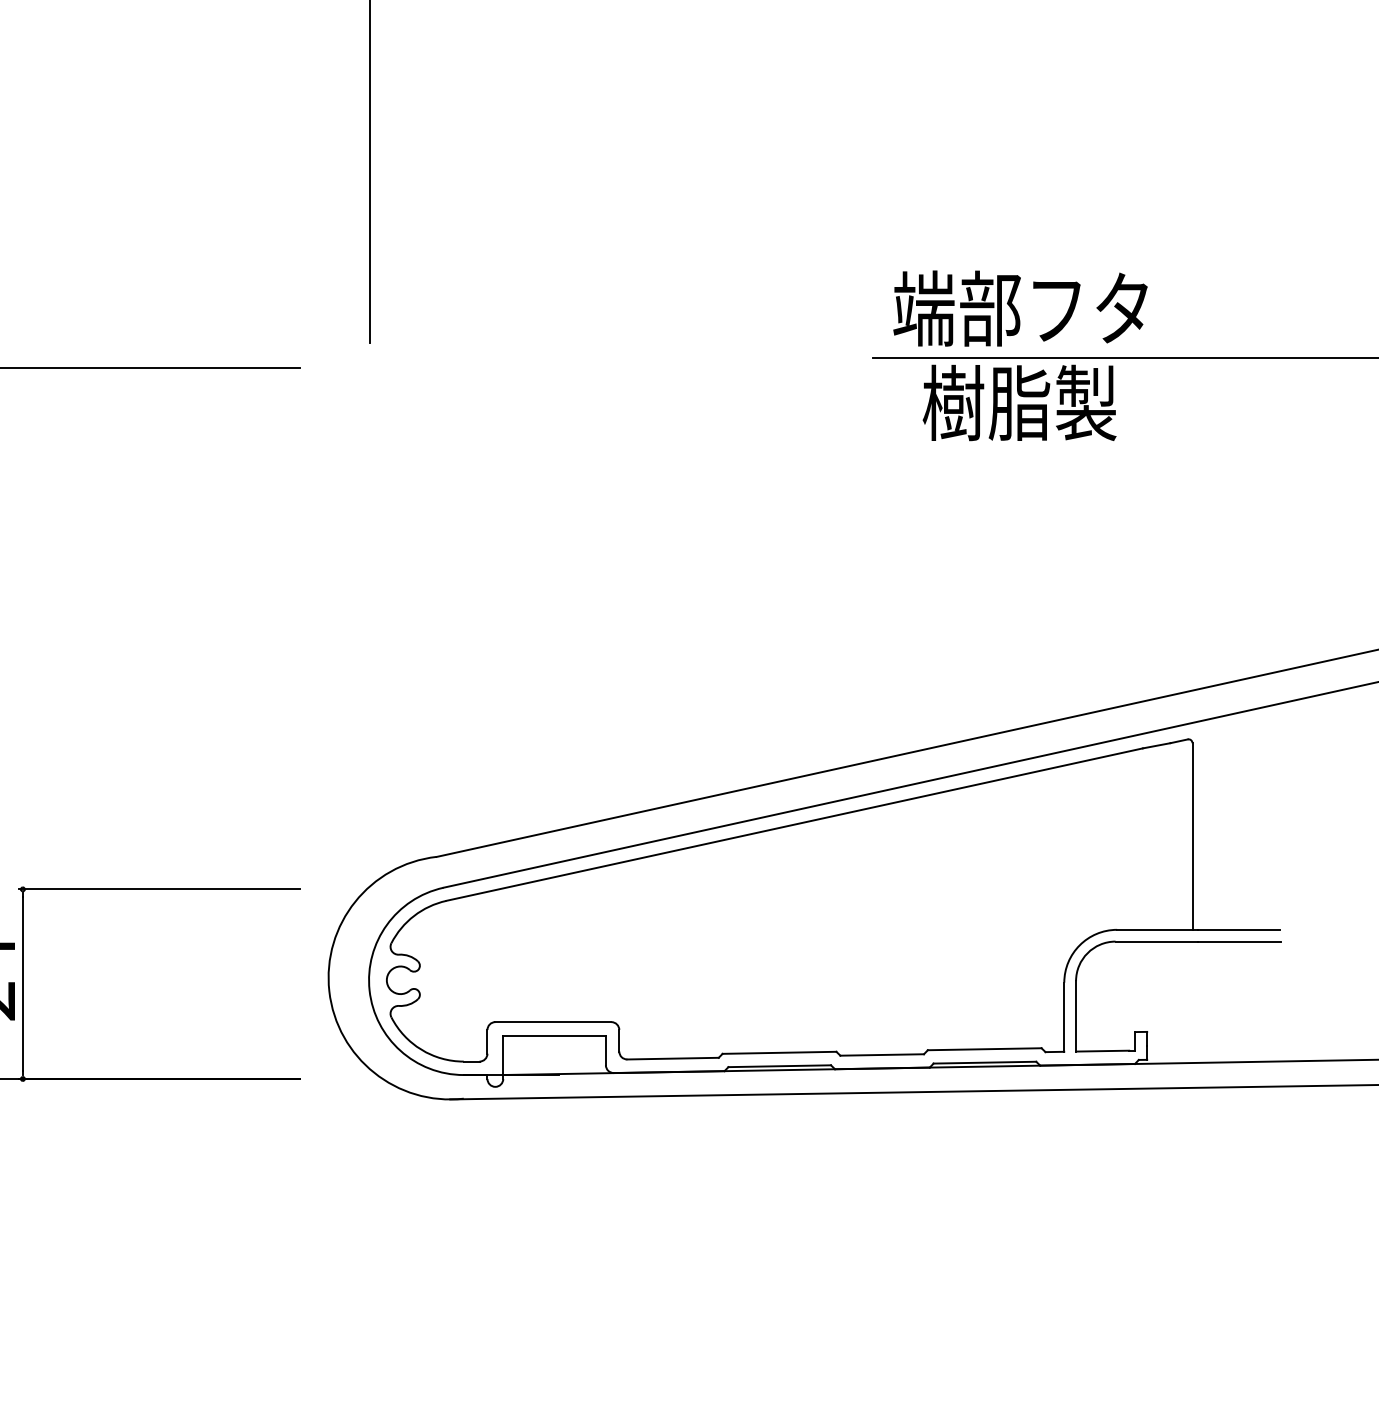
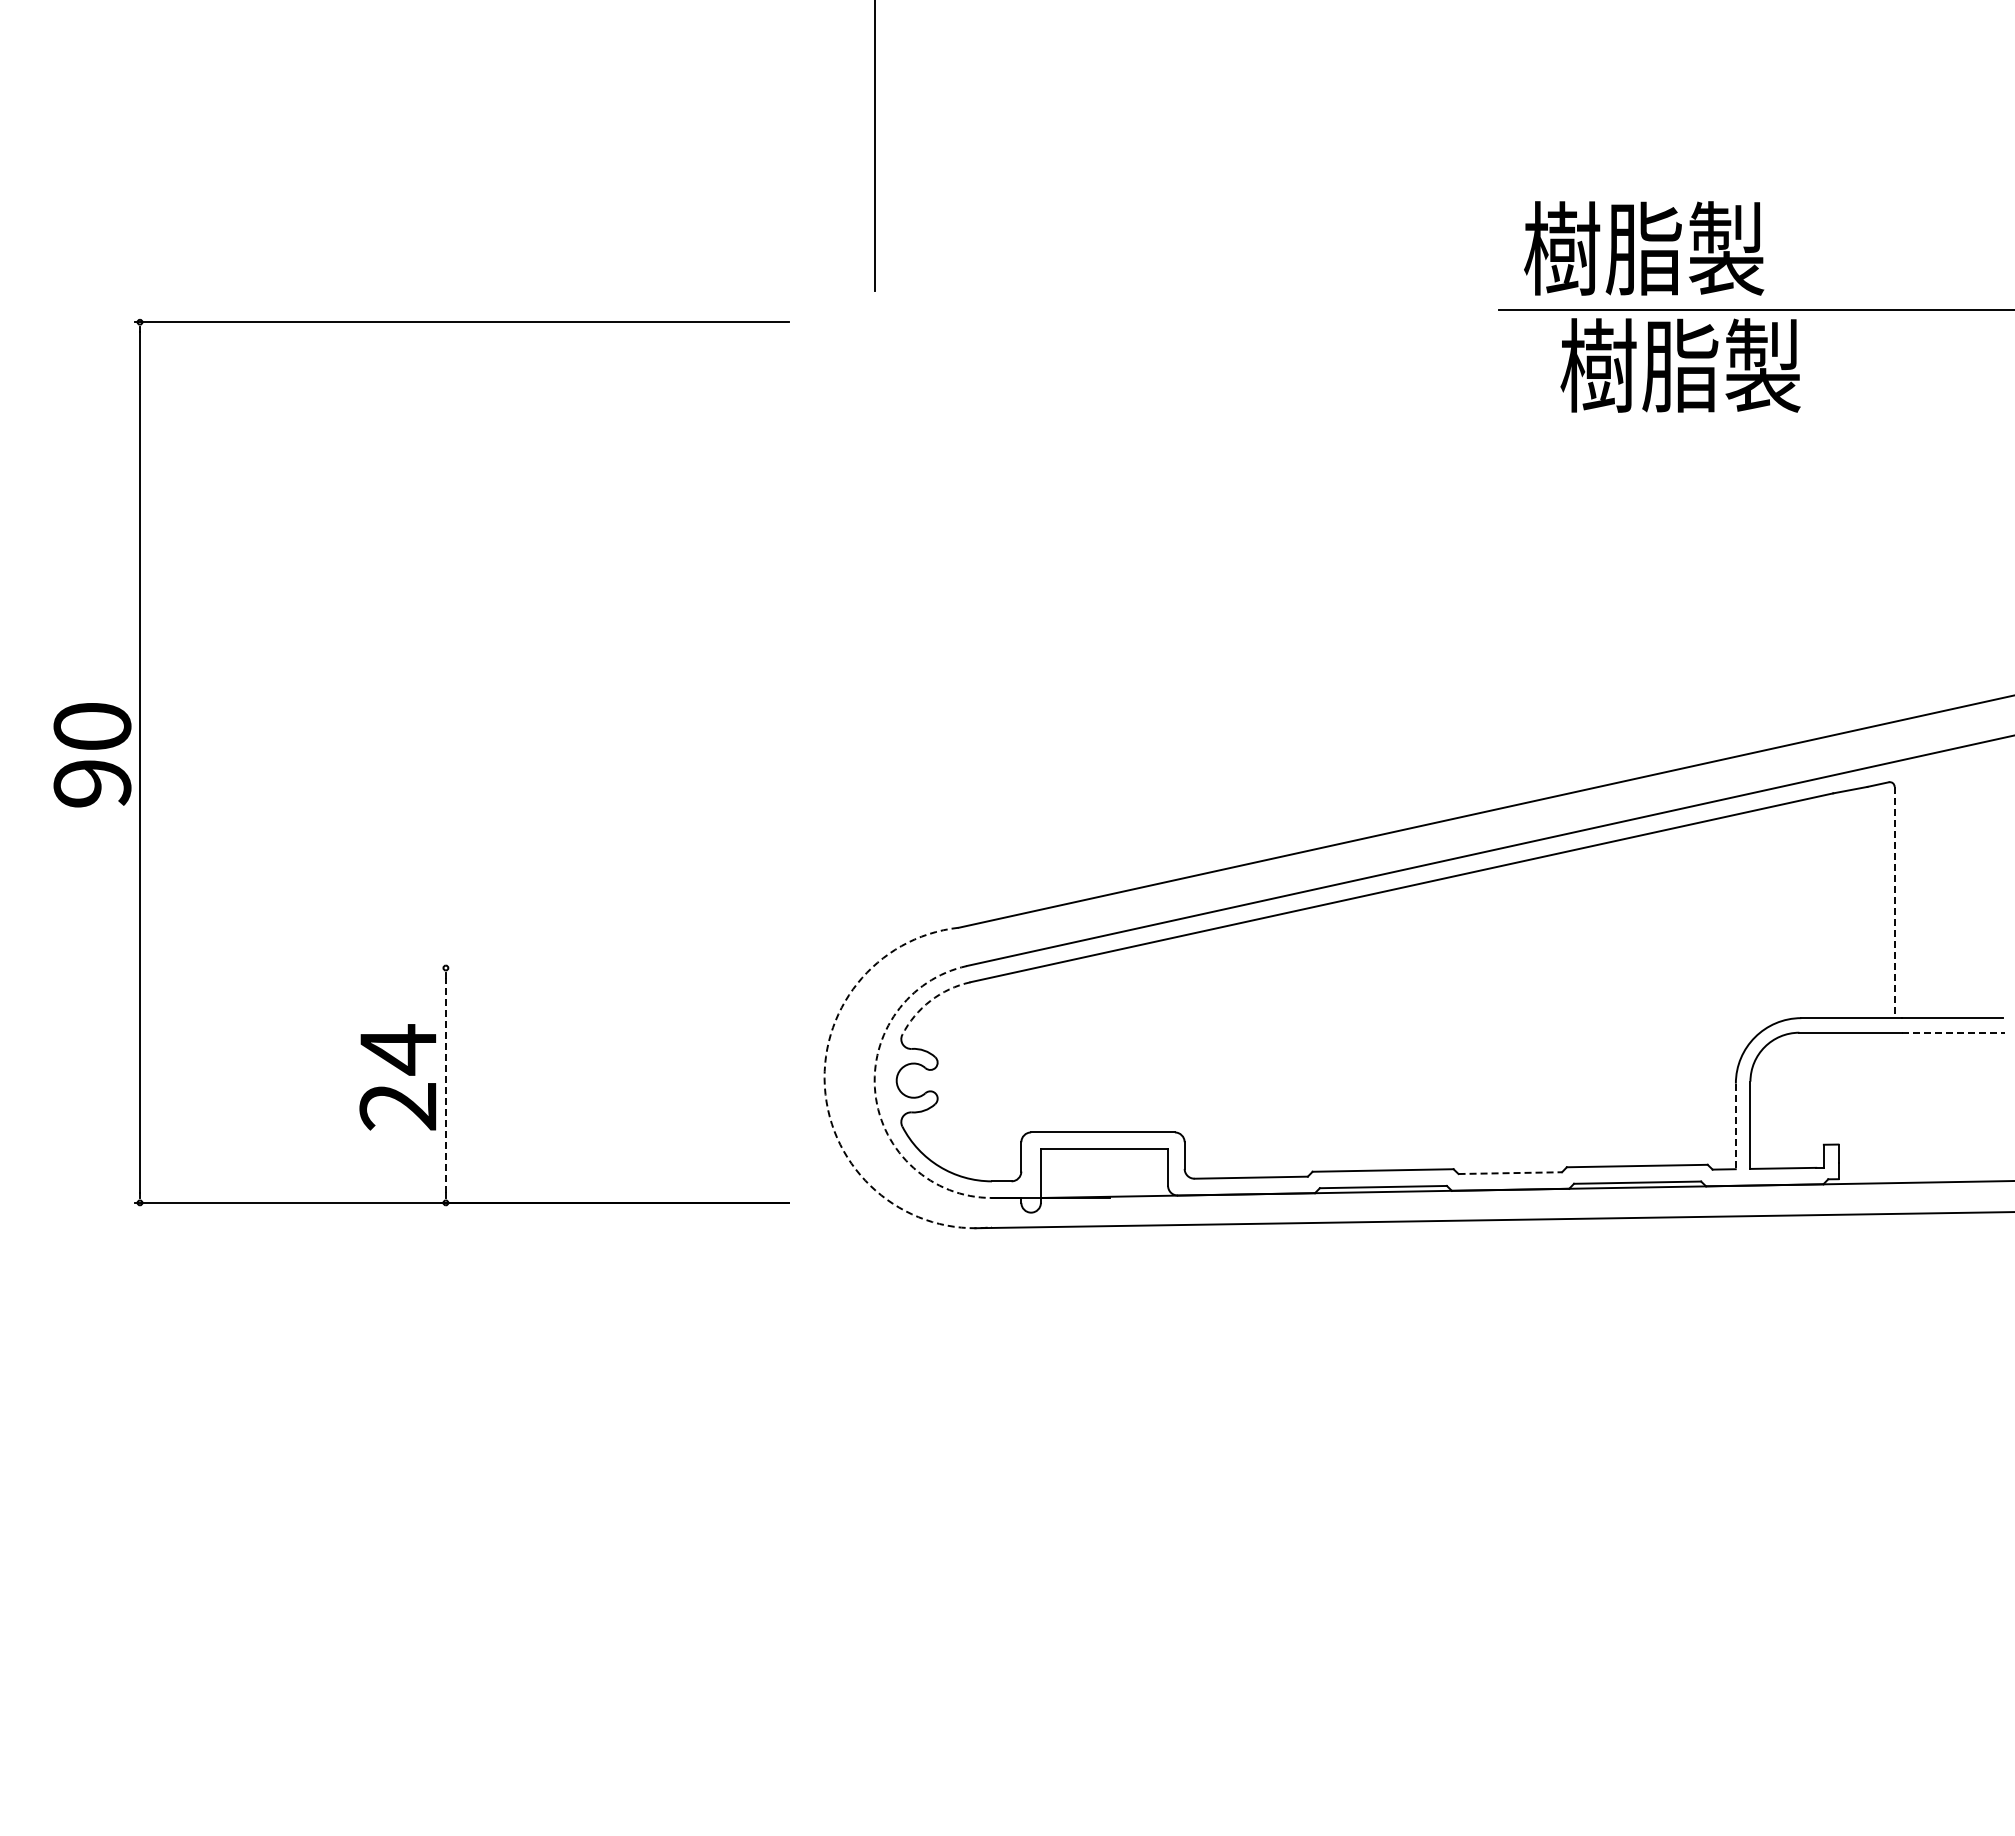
text: (1020, 308) -> (1681, 248), 端部フタ -> 樹脂製
line: (1192, 836) -> (1894, 902), solid -> dashed
line: (159, 889) -> (615, 968), removed
arc: (414, 915) -> (930, 1000), solid -> dashed
line: (1239, 941) -> (1953, 1032), solid -> dashed
line: (22, 984) -> (445, 1085), solid -> dashed
arc: (369, 990) -> (875, 1093), solid -> dashed
arc: (329, 991) -> (825, 1094), solid -> dashed
line: (1063, 1017) -> (1735, 1126), solid -> dashed
line: (882, 1055) -> (1510, 1173), solid -> dashed

